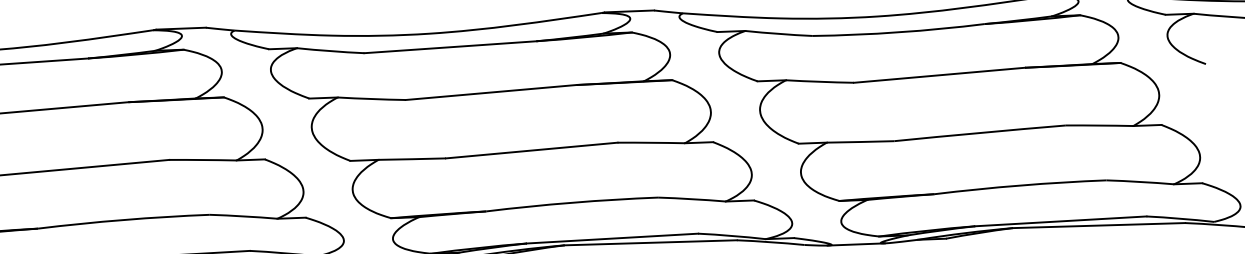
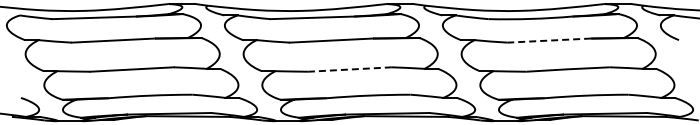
line: (939, 75) -> (549, 40), solid -> dashed
line: (532, 150) -> (350, 69), solid -> dashed

